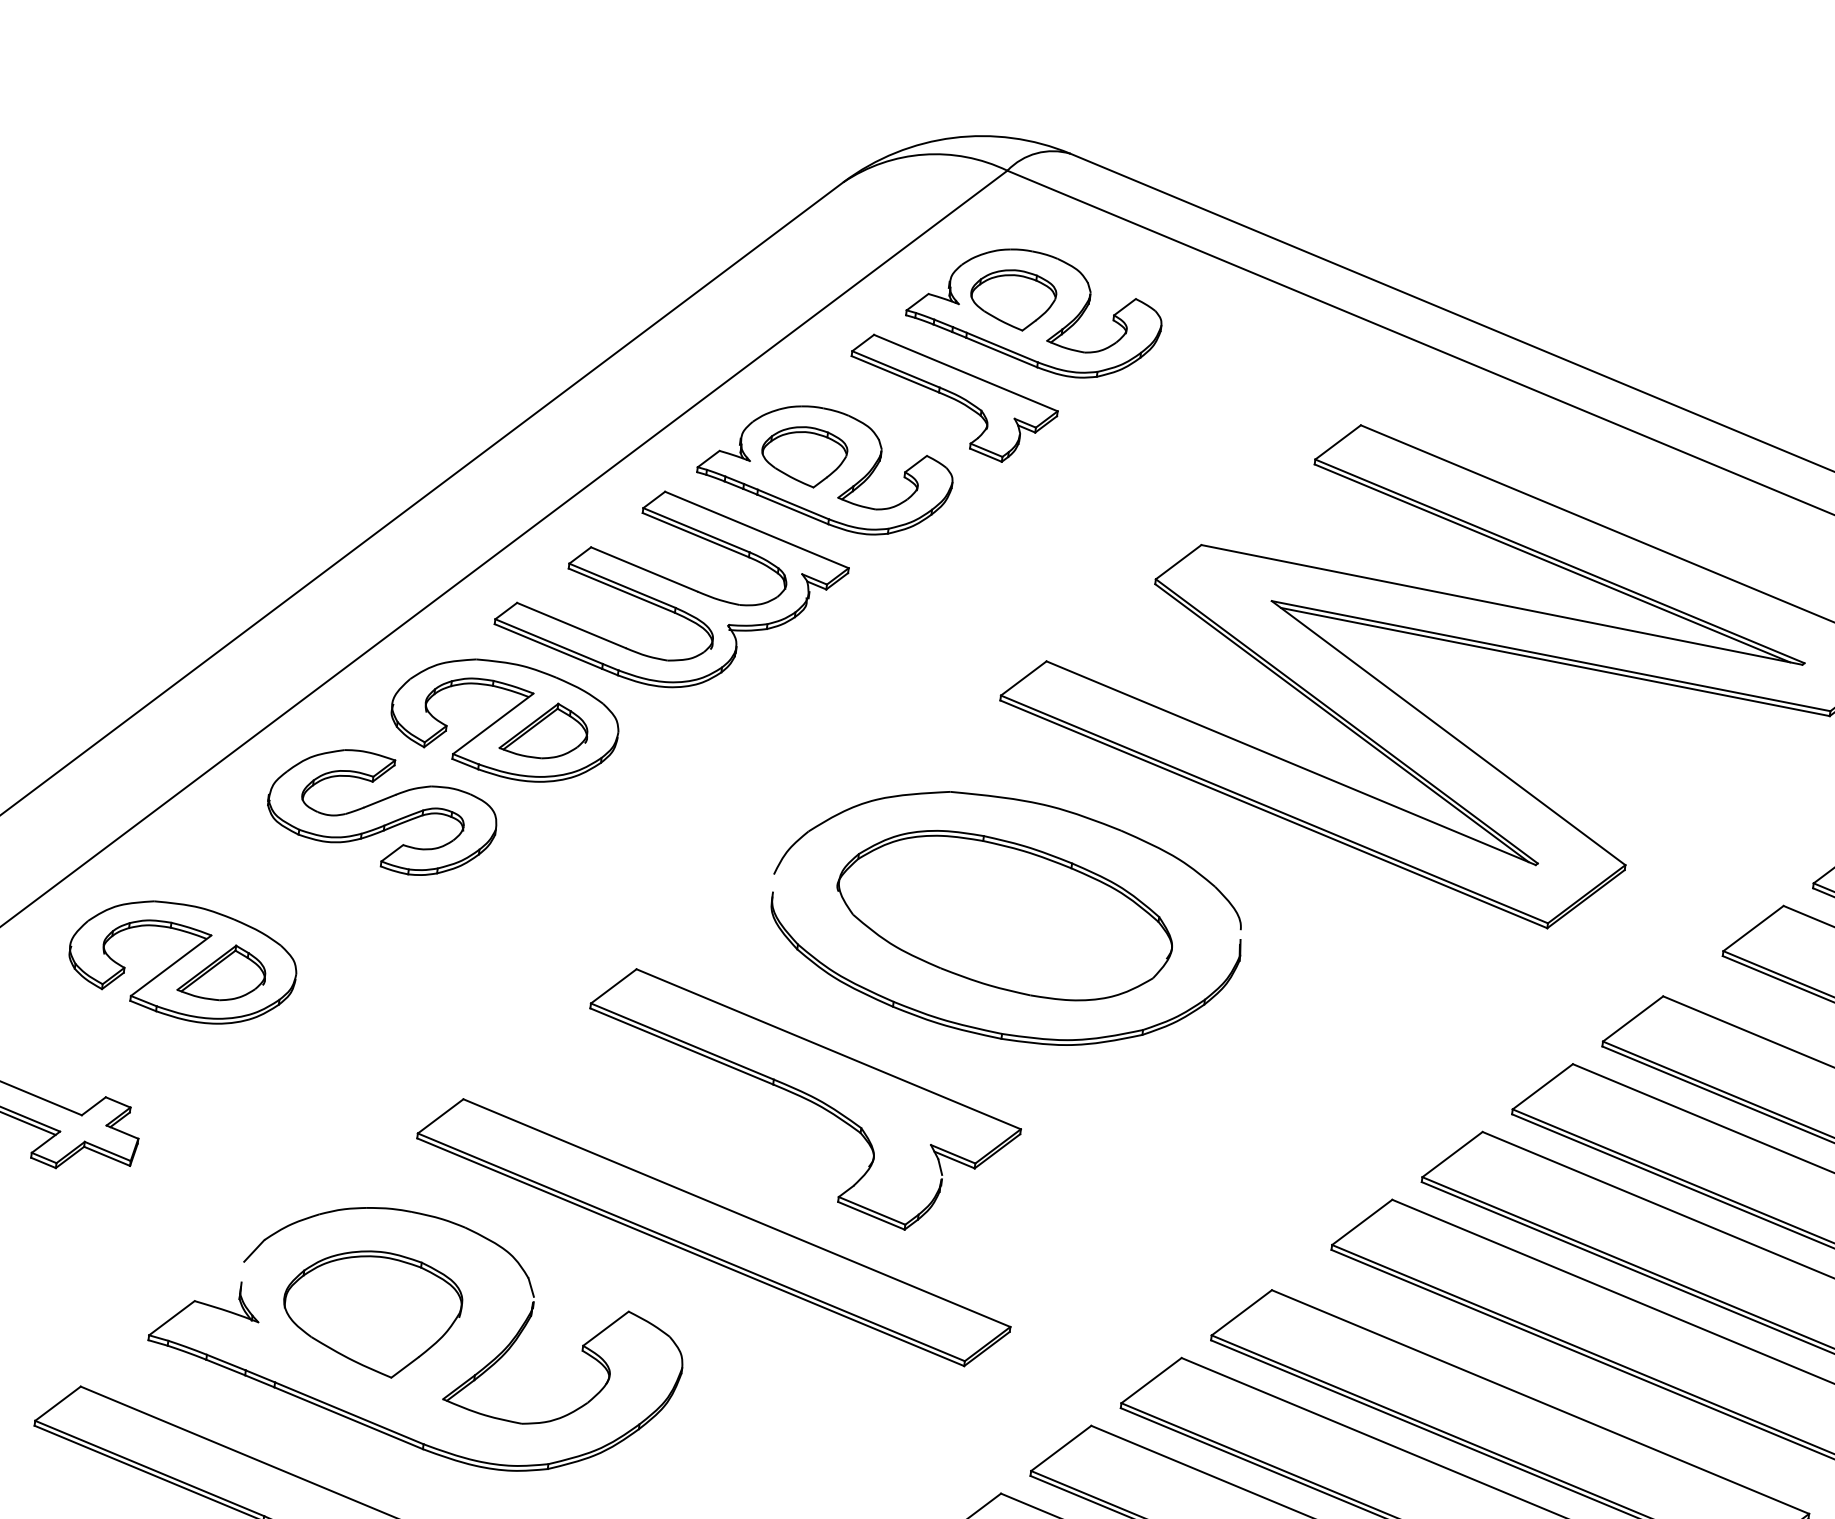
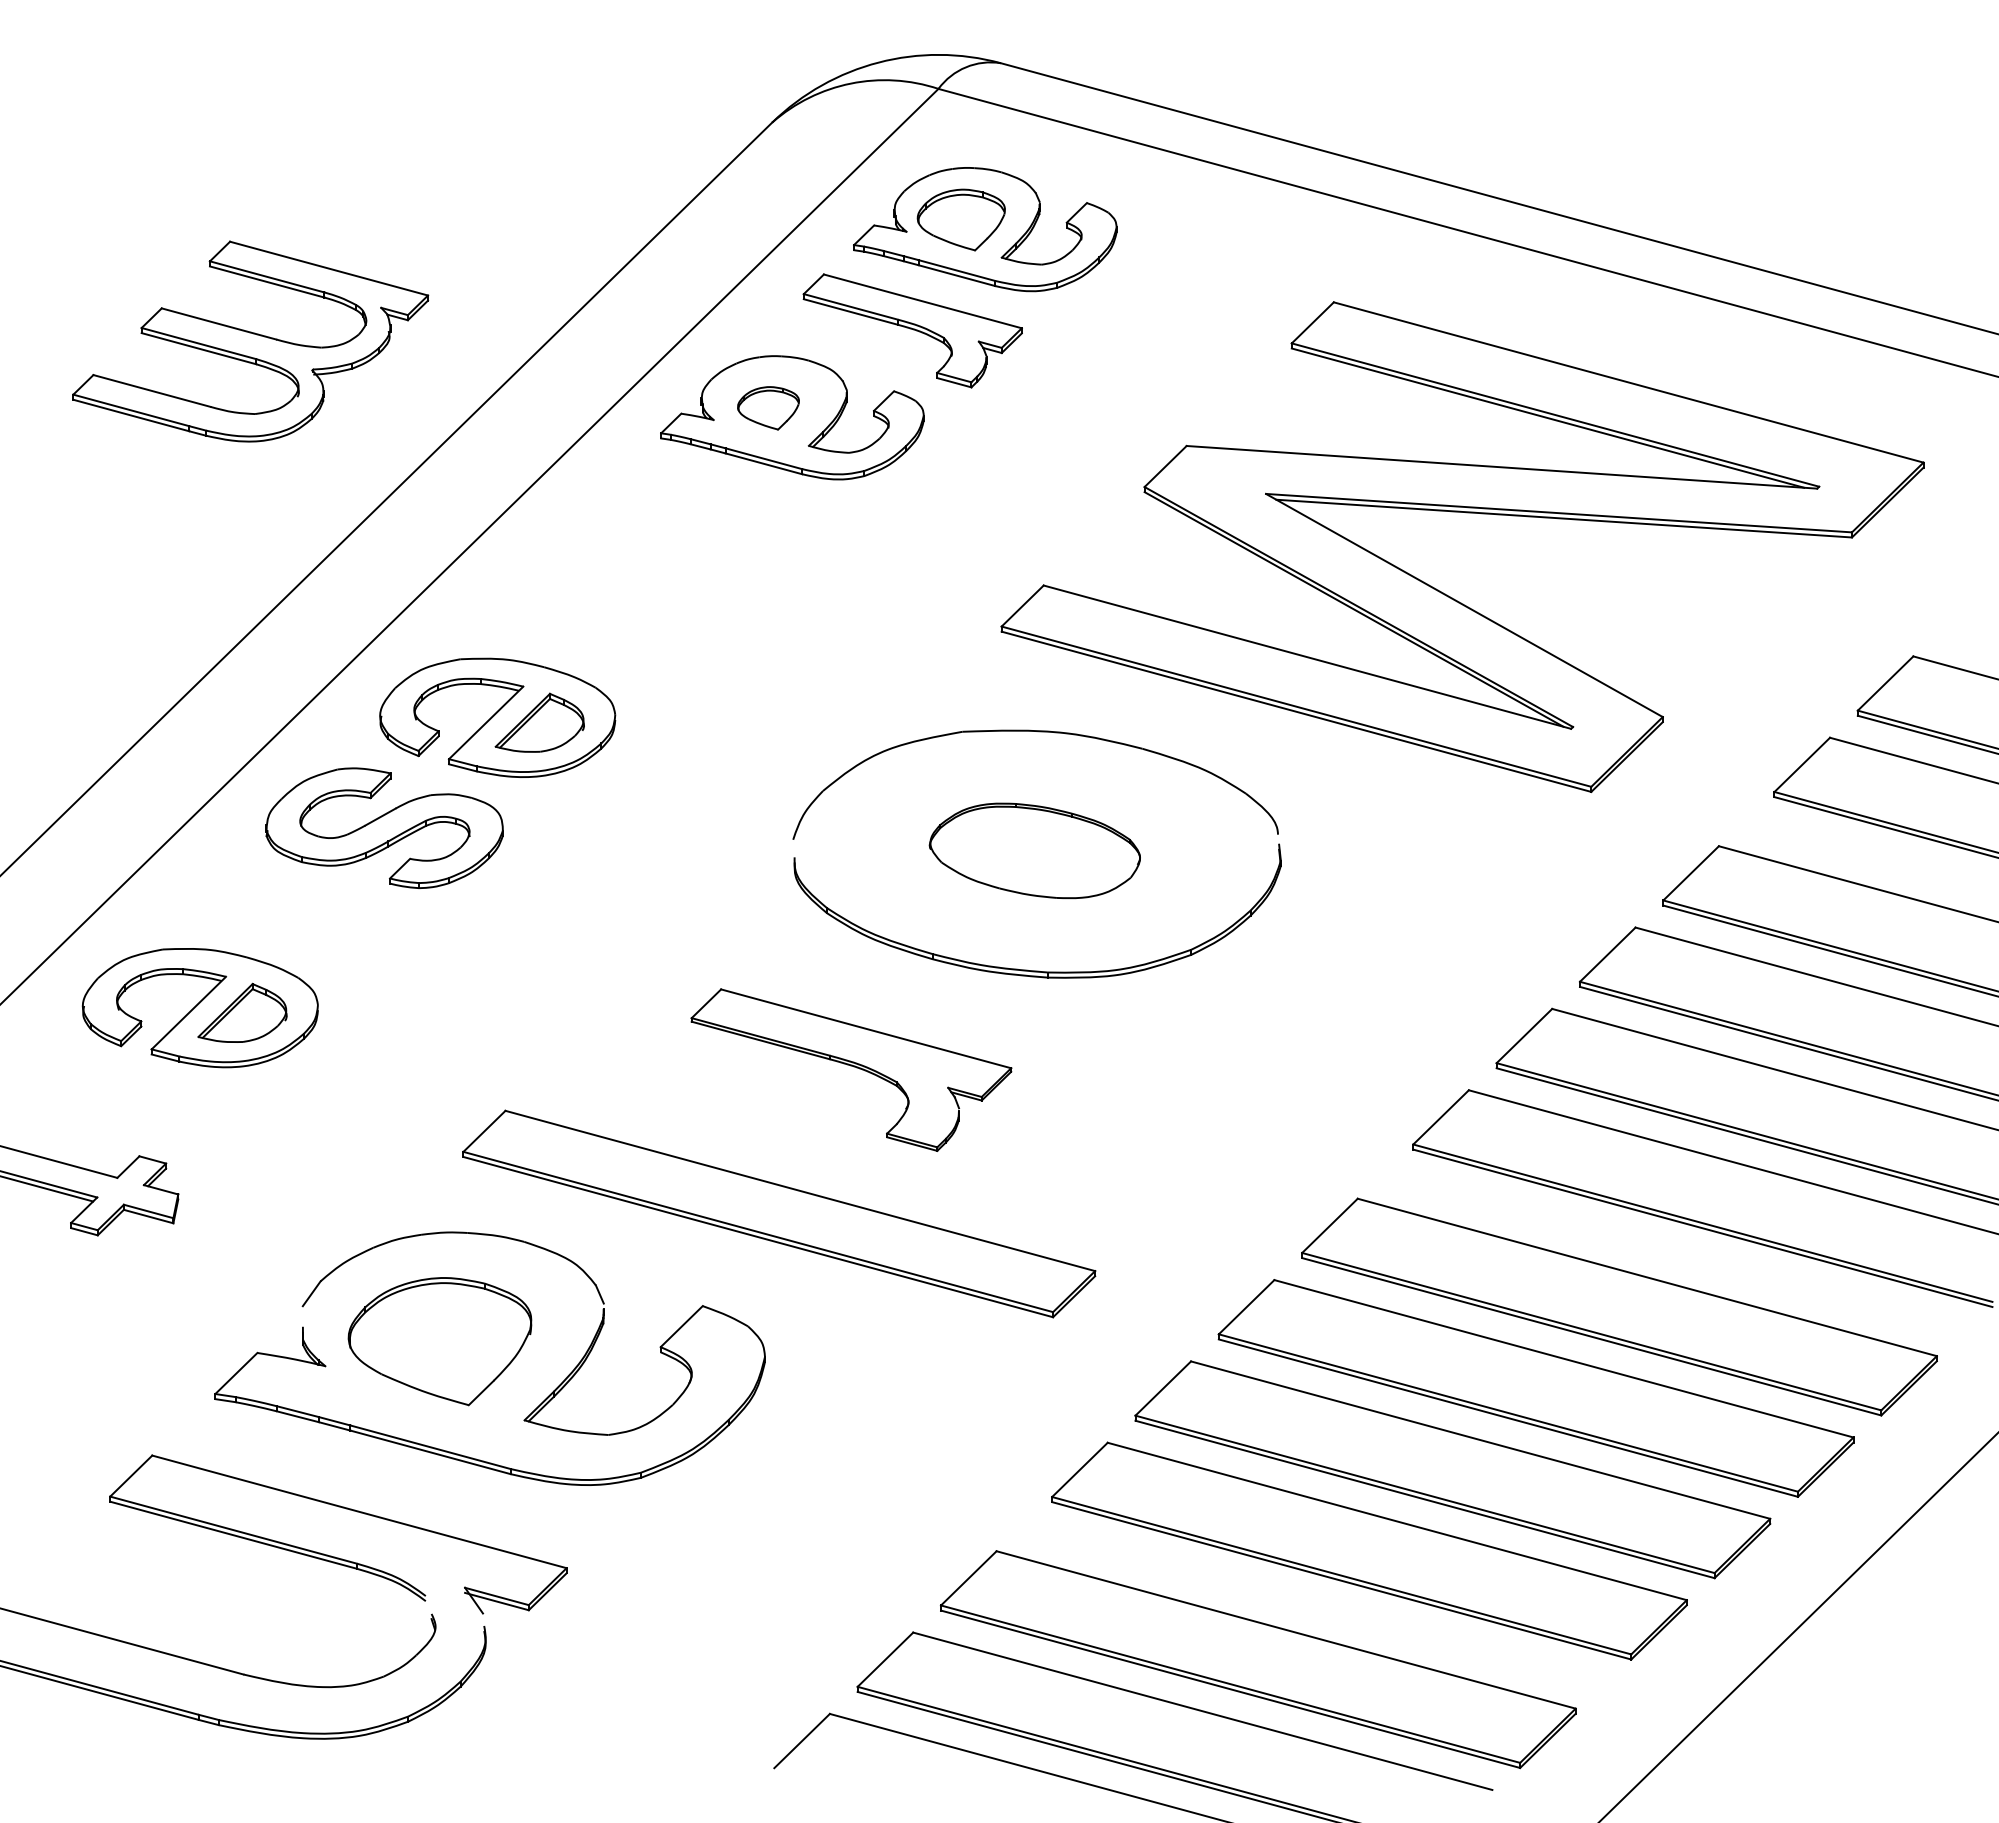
part: (804, 456) -> (768, 408), size x0.7
part: (672, 590) -> (250, 341), moved
part: (1004, 914) -> (1034, 850), size x0.6
part: (801, 1102) -> (851, 1069), size x0.7

